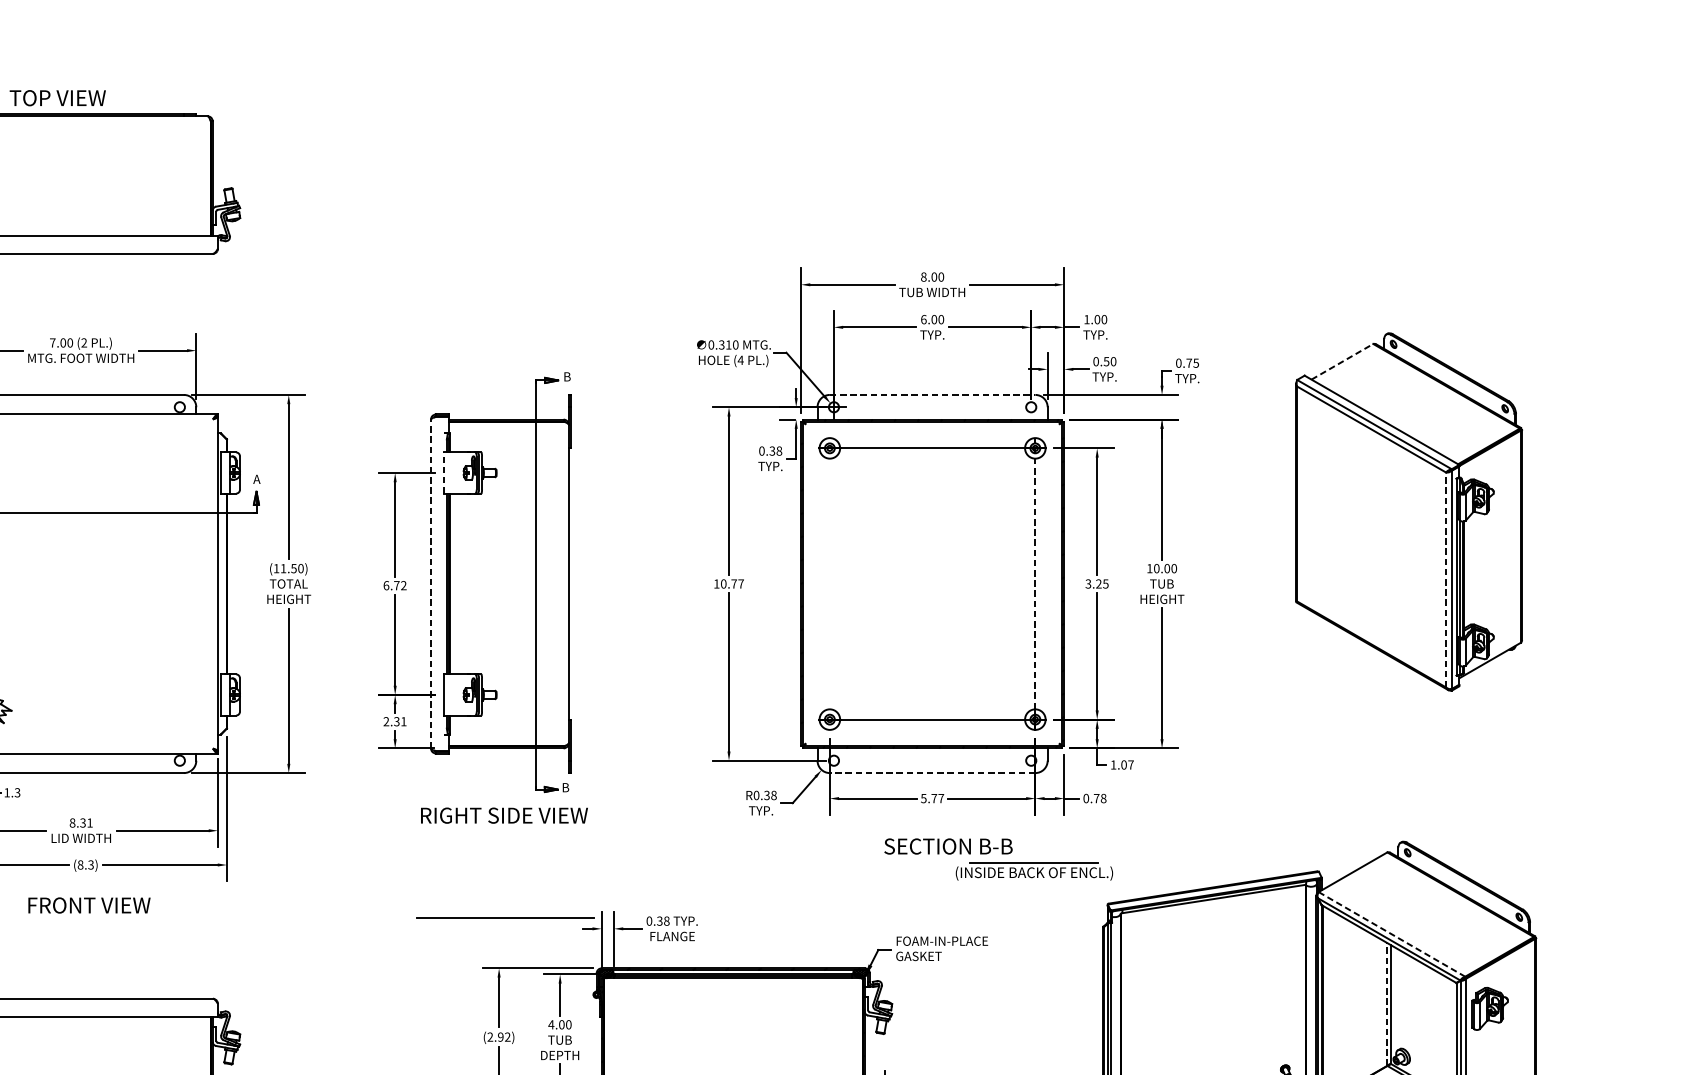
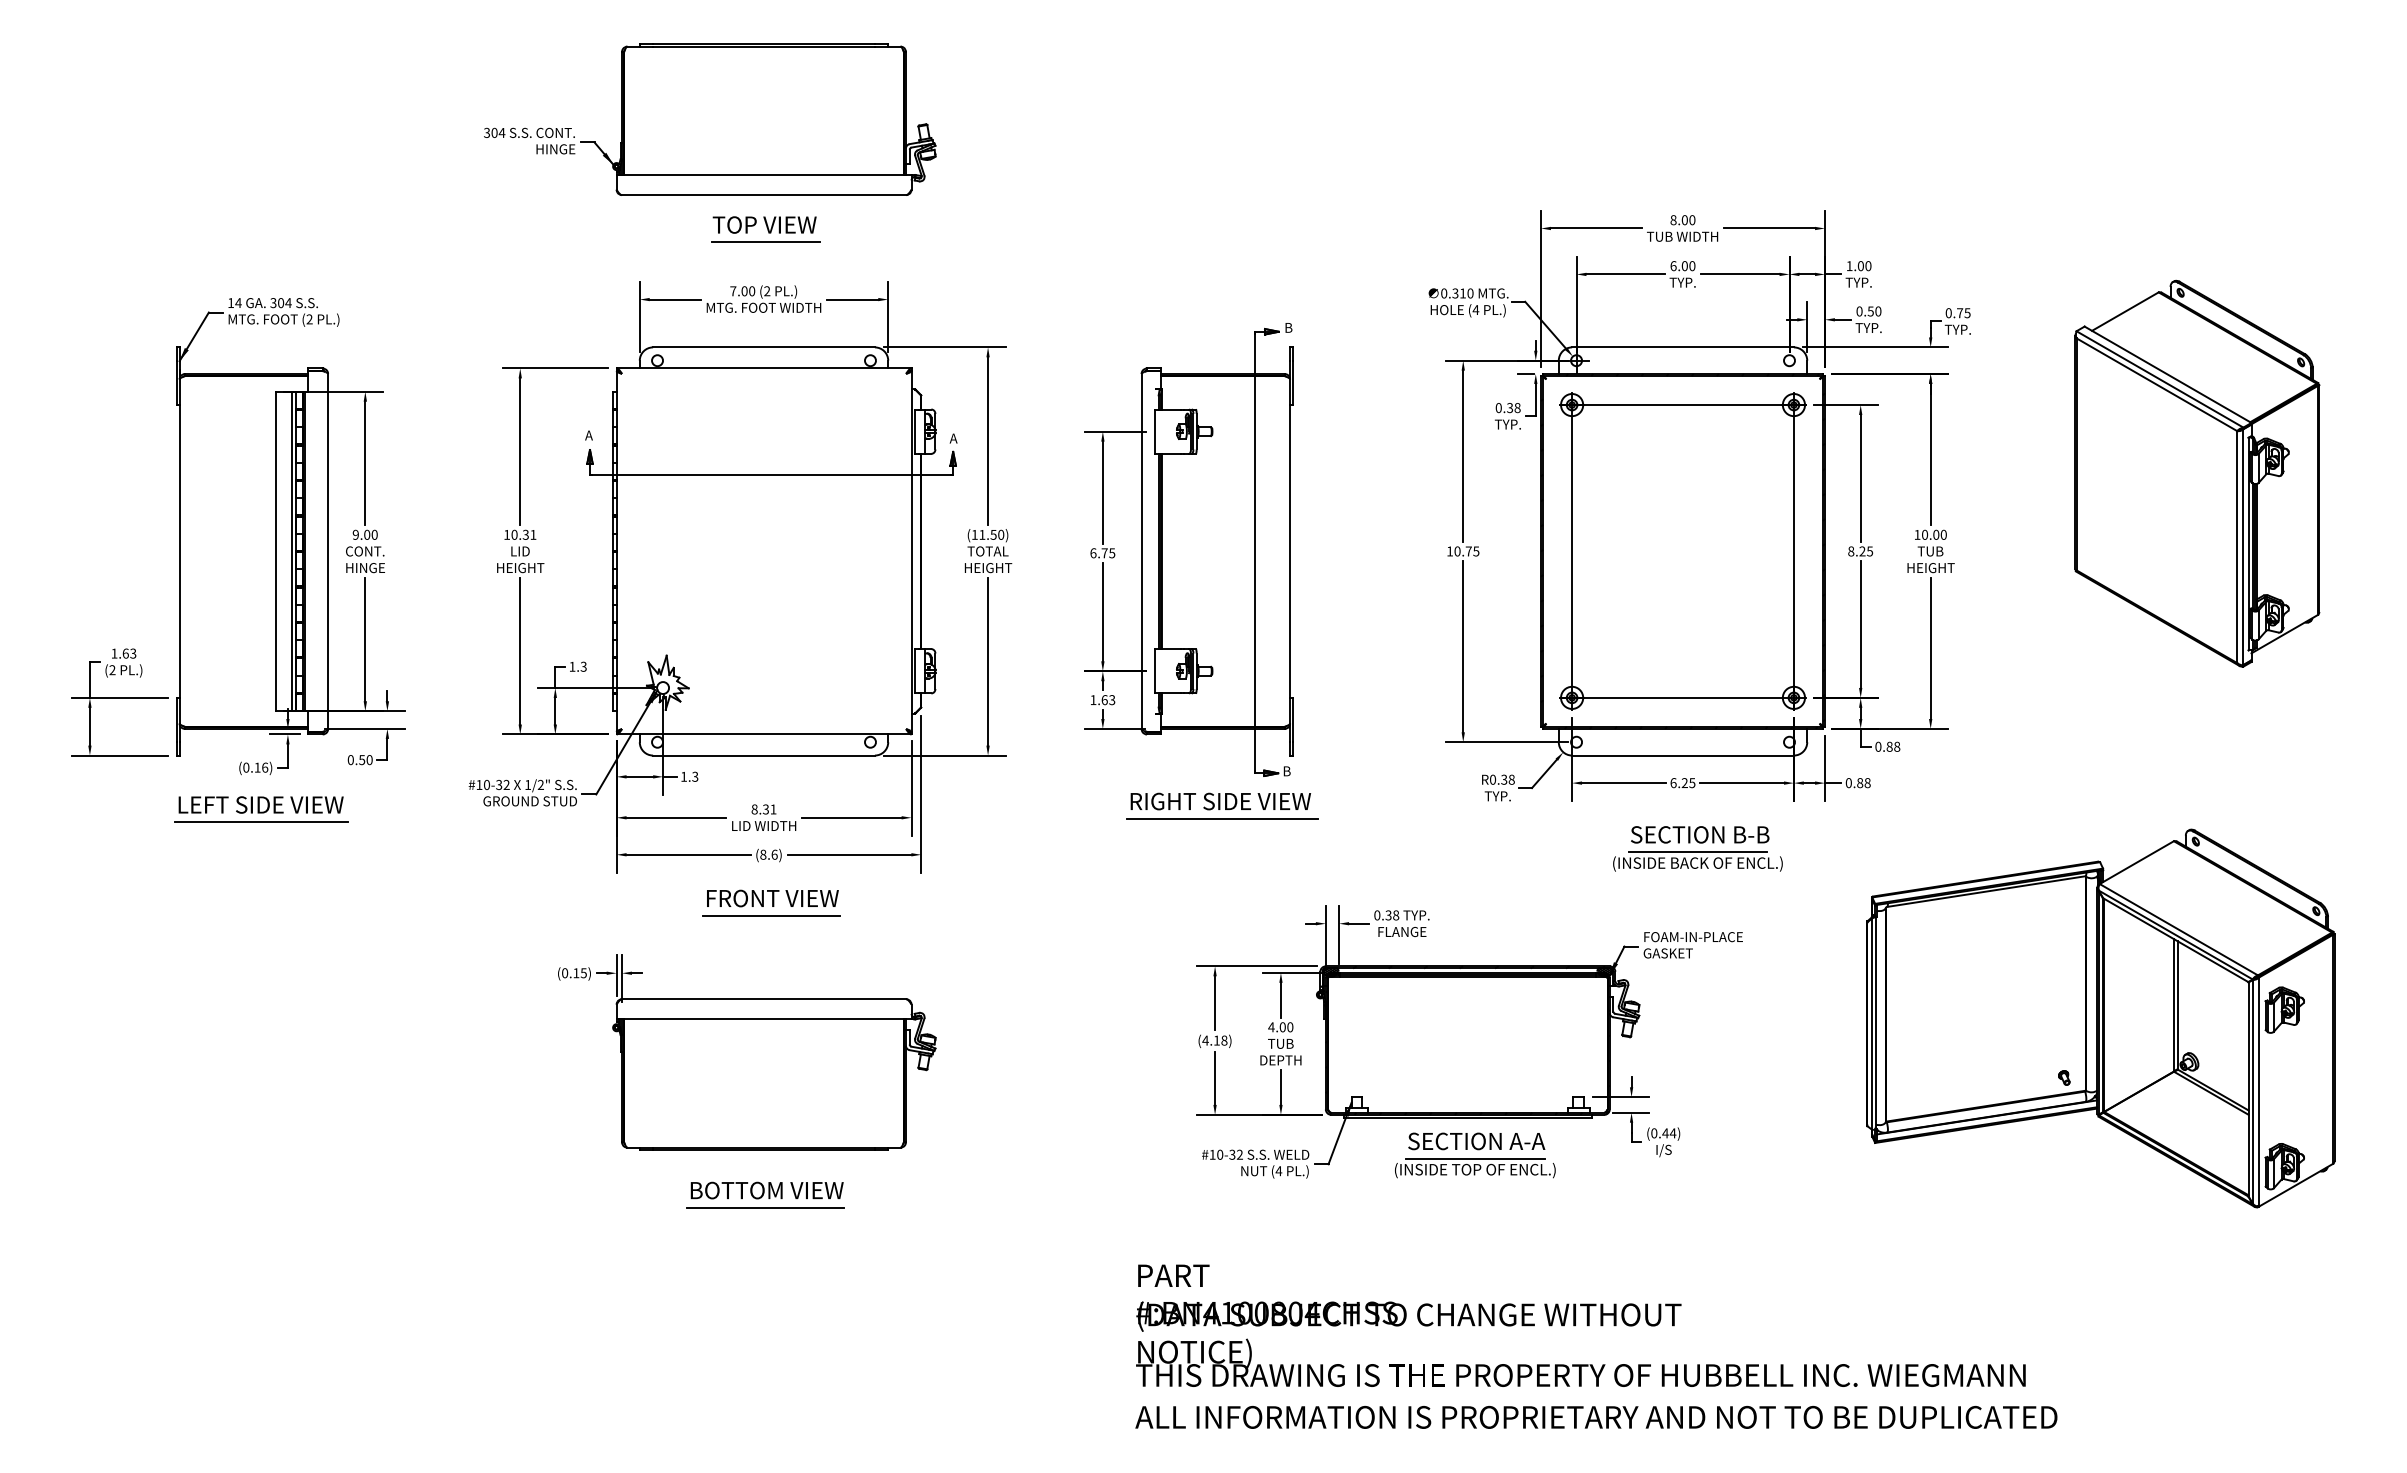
text: (57, 97) -> (764, 224), moved
line: (82, 297) -> (765, 242), added
line: (1342, 361) -> (2125, 311), dashed -> solid
line: (933, 395) -> (1683, 347), dashed -> solid
line: (443, 472) -> (1155, 431), dashed -> solid
line: (1446, 579) -> (2237, 546), dashed -> solid
line: (430, 584) -> (1141, 551), dashed -> solid
text: (741, 584) -> (1476, 551), 10.77 -> 10.75
line: (830, 584) -> (1572, 551), added
line: (1034, 584) -> (1793, 551), dashed -> solid
text: (1088, 584) -> (1851, 551), 3.25 -> 8.25
text: (404, 585) -> (1112, 553), 6.72 -> 6.75
text: (394, 722) -> (1102, 700), 2.31 -> 1.63
text: (1122, 764) -> (1887, 746), 1.07 -> 0.88
line: (933, 773) -> (1683, 755), dashed -> solid
text: (932, 798) -> (1682, 783), 5.77 -> 6.25
text: (1097, 798) -> (1860, 783), 0.78 -> 0.88
text: (90, 864) -> (774, 854), (8.3) -> (8.6)
part: (1034, 871) -> (1697, 861), moved
line: (505, 917) -> (1222, 818), moved
line: (87, 921) -> (770, 915), added
line: (1392, 934) -> (2179, 929), dashed -> solid
line: (1386, 1003) -> (2173, 1004), dashed -> solid
text: (498, 1037) -> (1214, 1040), (2.92) -> (4.18)

